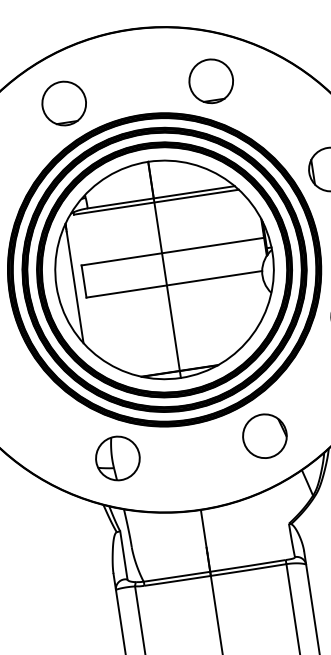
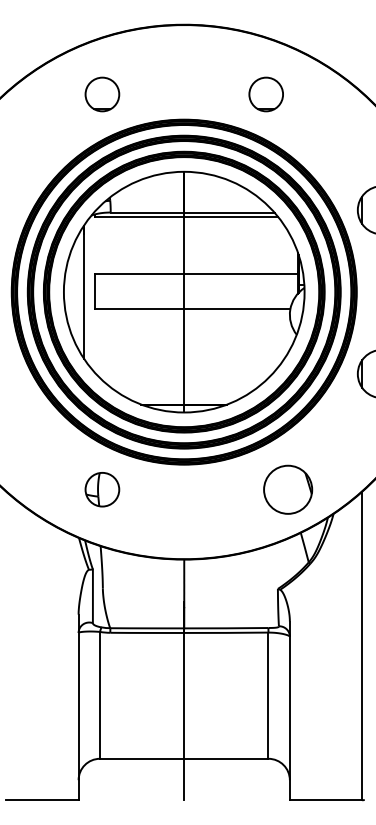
part: (211, 81) -> (266, 94), size x0.7
circle: (64, 103) -> (102, 94), size x0.7
part: (265, 435) -> (288, 489), moved
part: (117, 458) -> (102, 489), size x0.7

